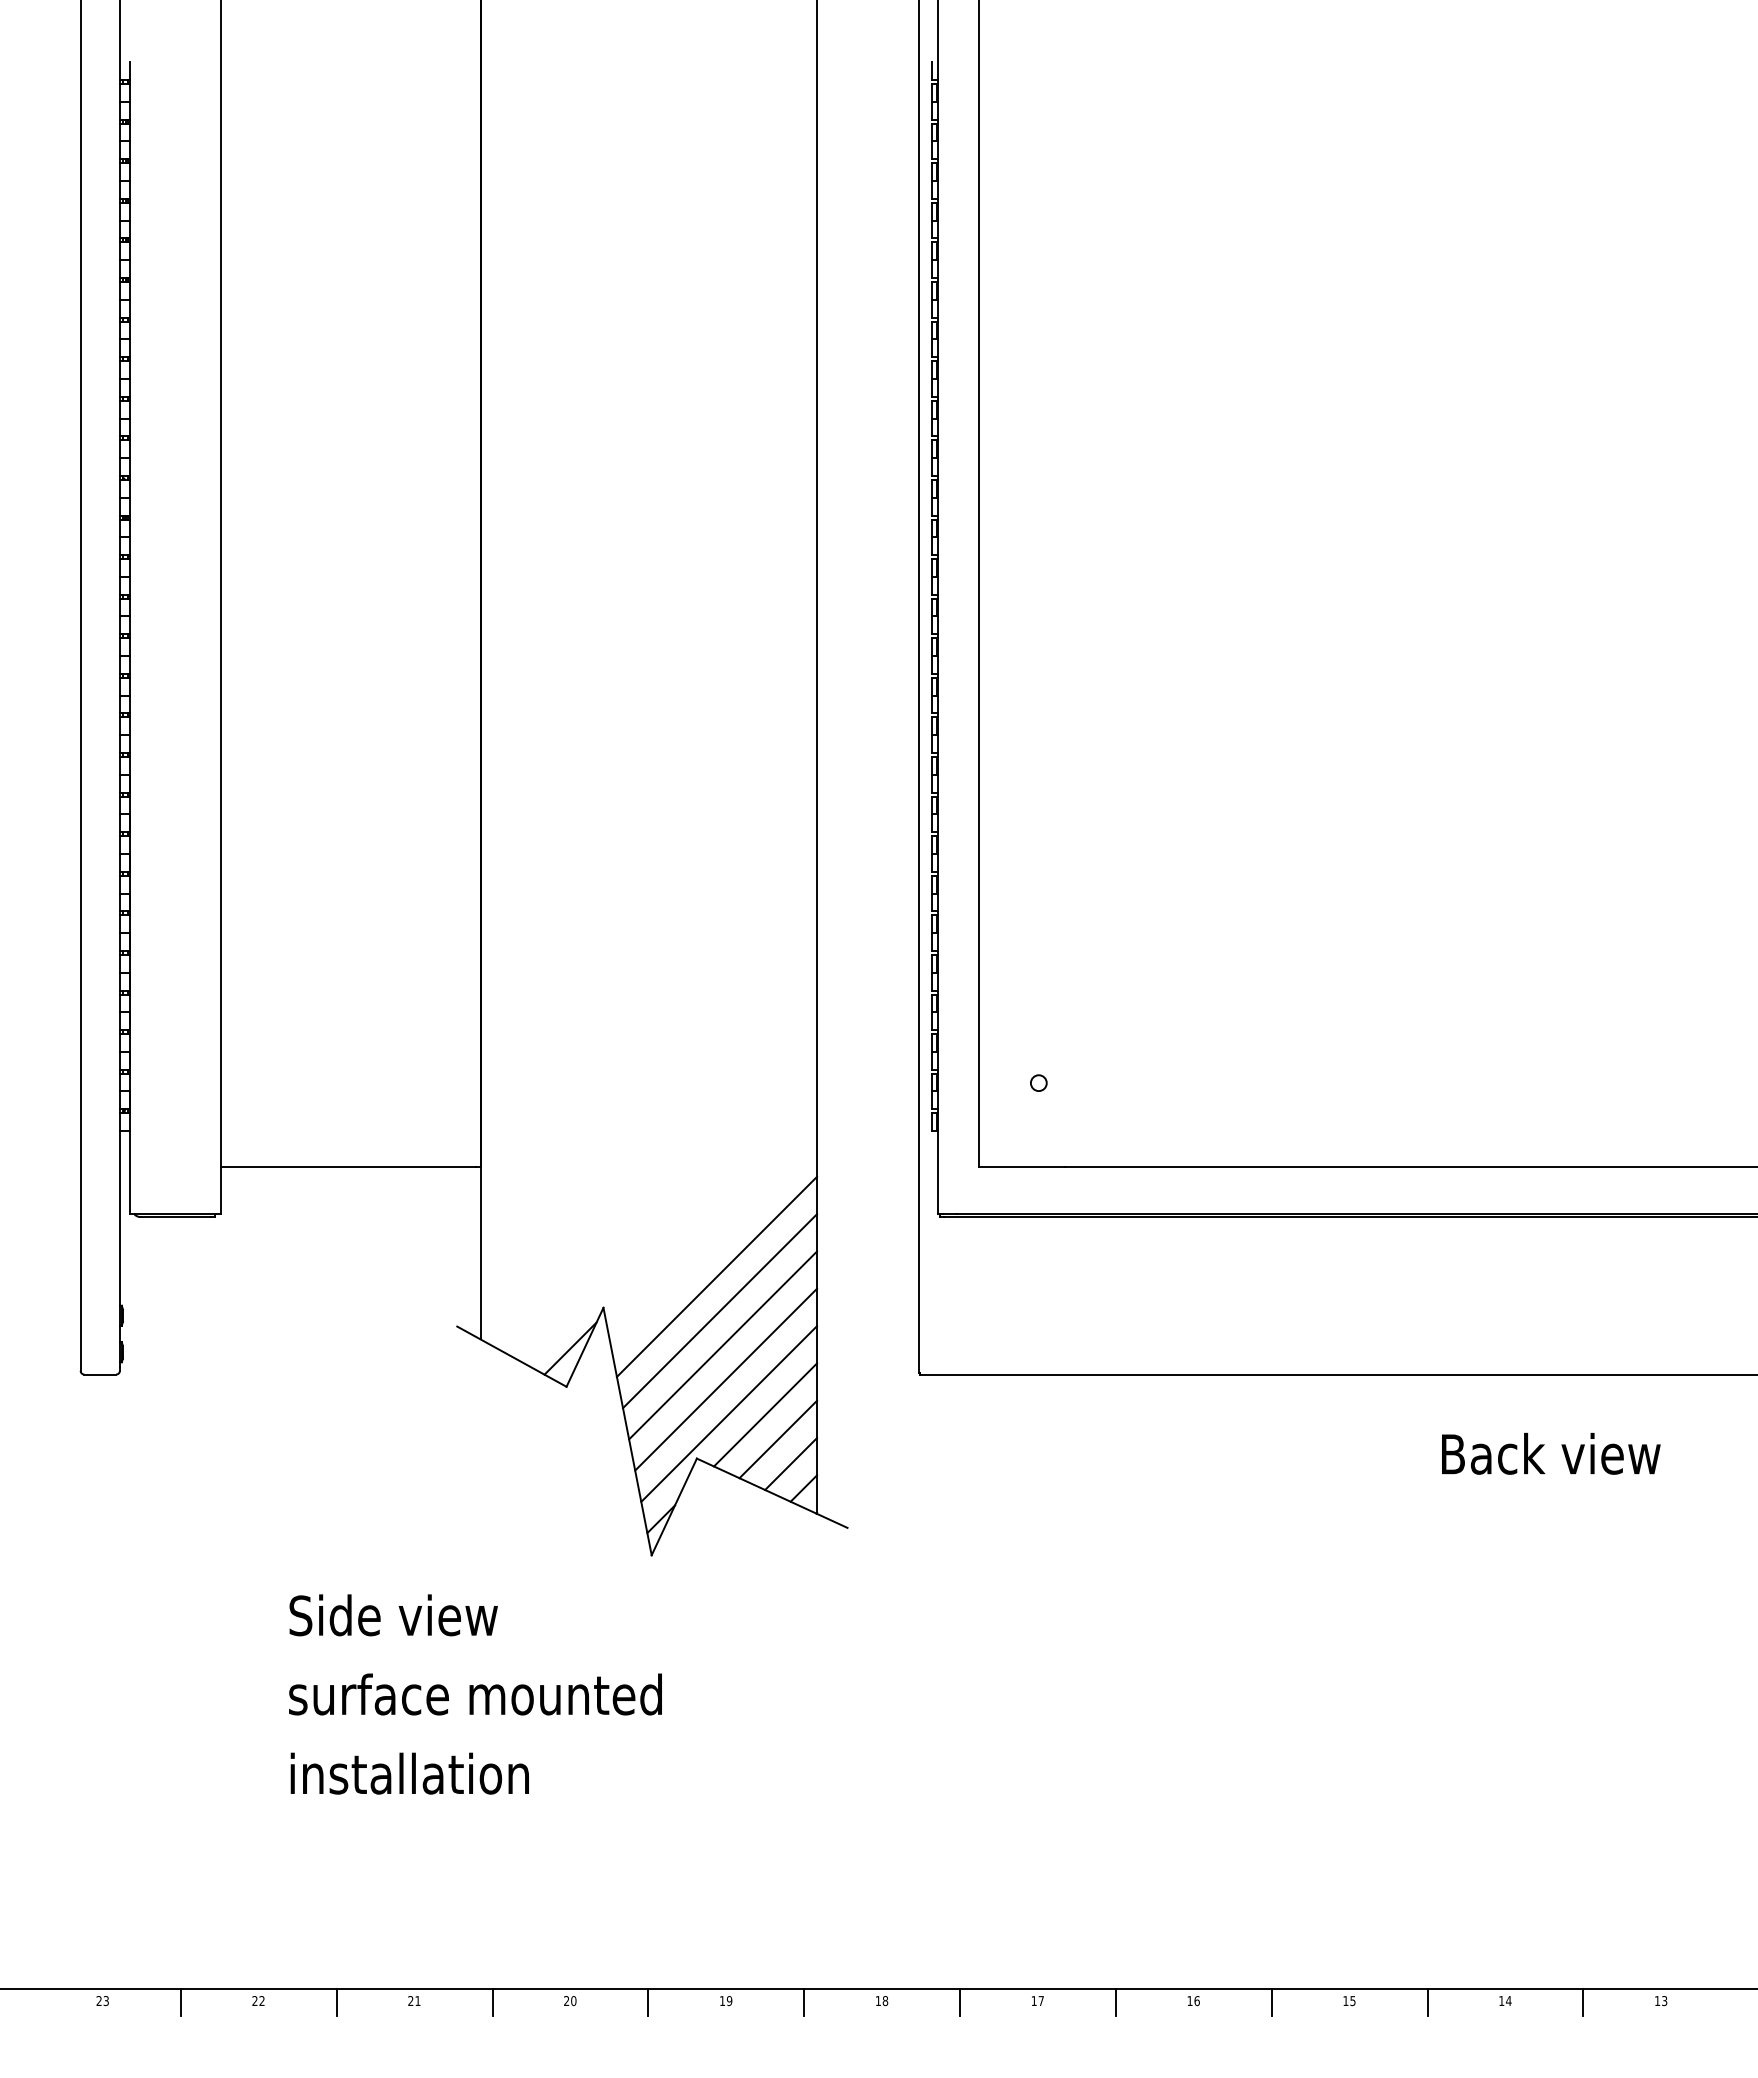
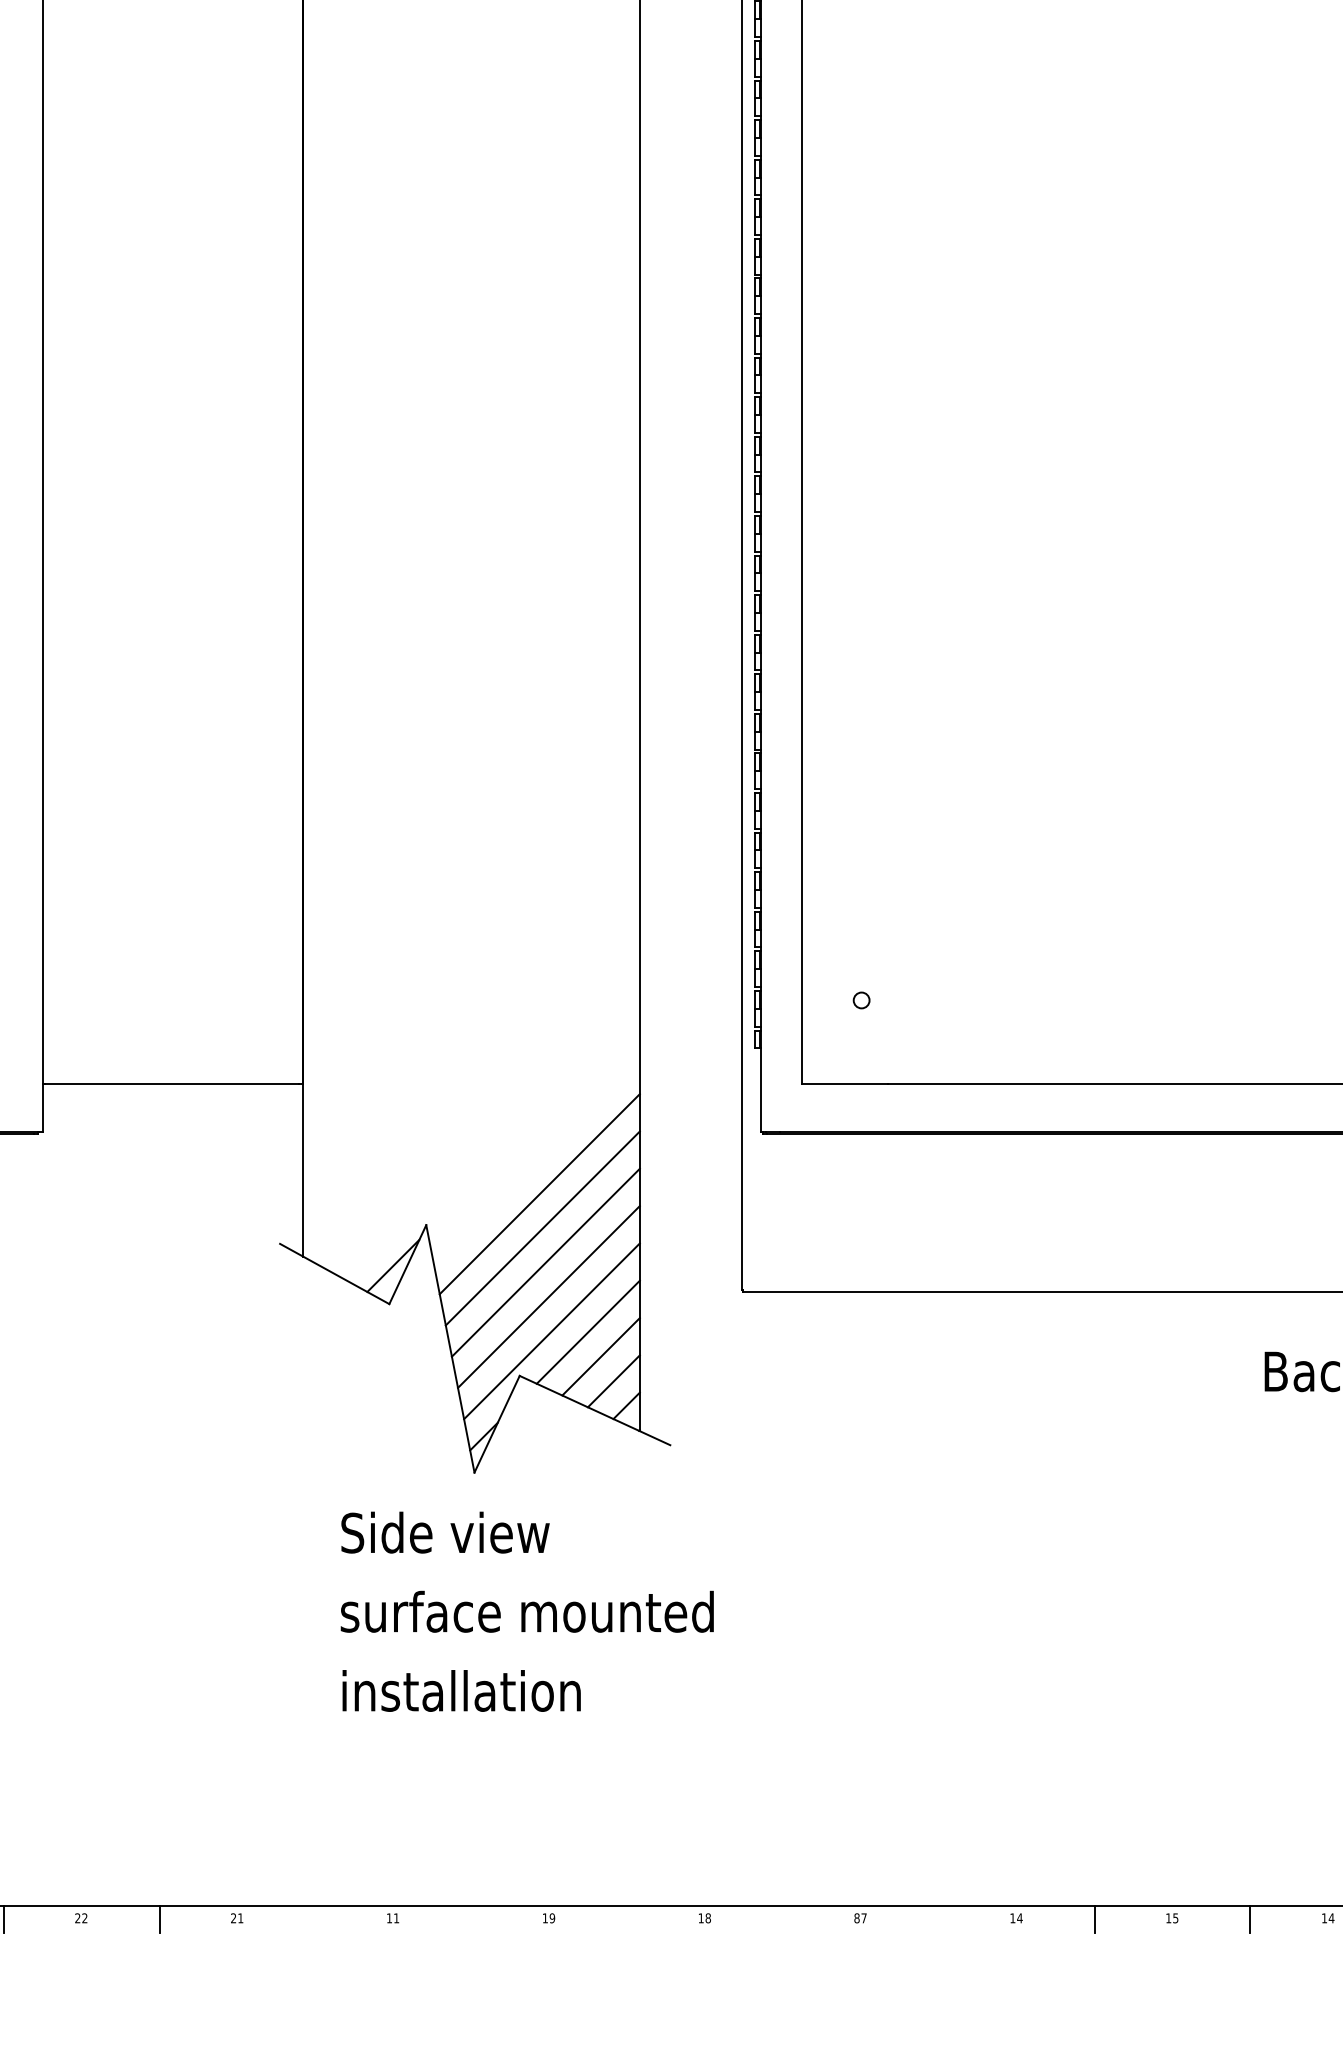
text: (475, 1694) -> (527, 1611), moved
text: (570, 2001) -> (393, 1918), 20 -> 11
text: (1033, 2001) -> (856, 1918), 17 -> 87
text: (1196, 2001) -> (1019, 1918), 16 -> 14
line: (492, 2002) -> (315, 1919), removed
line: (648, 2002) -> (471, 1919), removed
line: (804, 2002) -> (627, 1919), removed
line: (960, 2002) -> (783, 1919), removed
line: (1115, 2002) -> (938, 1919), removed

